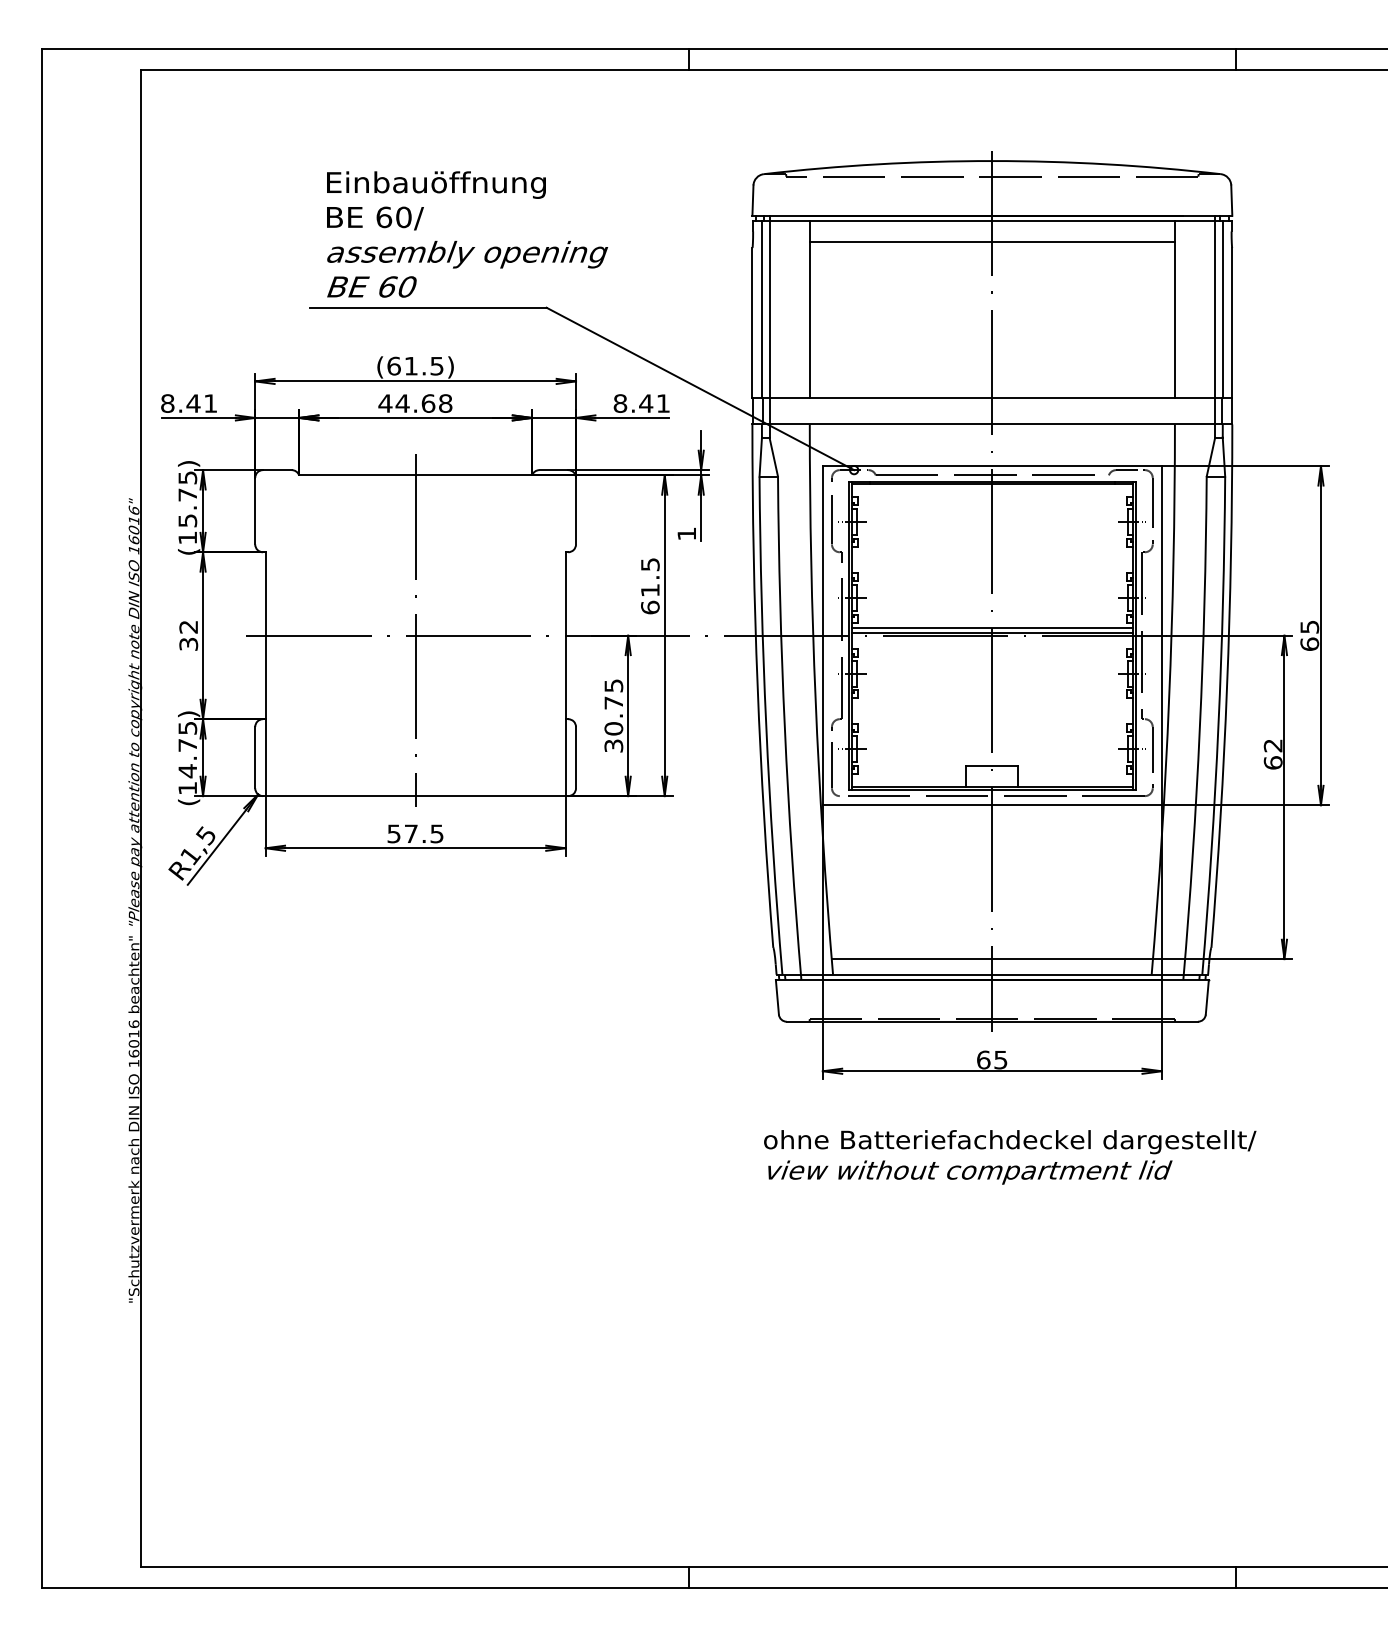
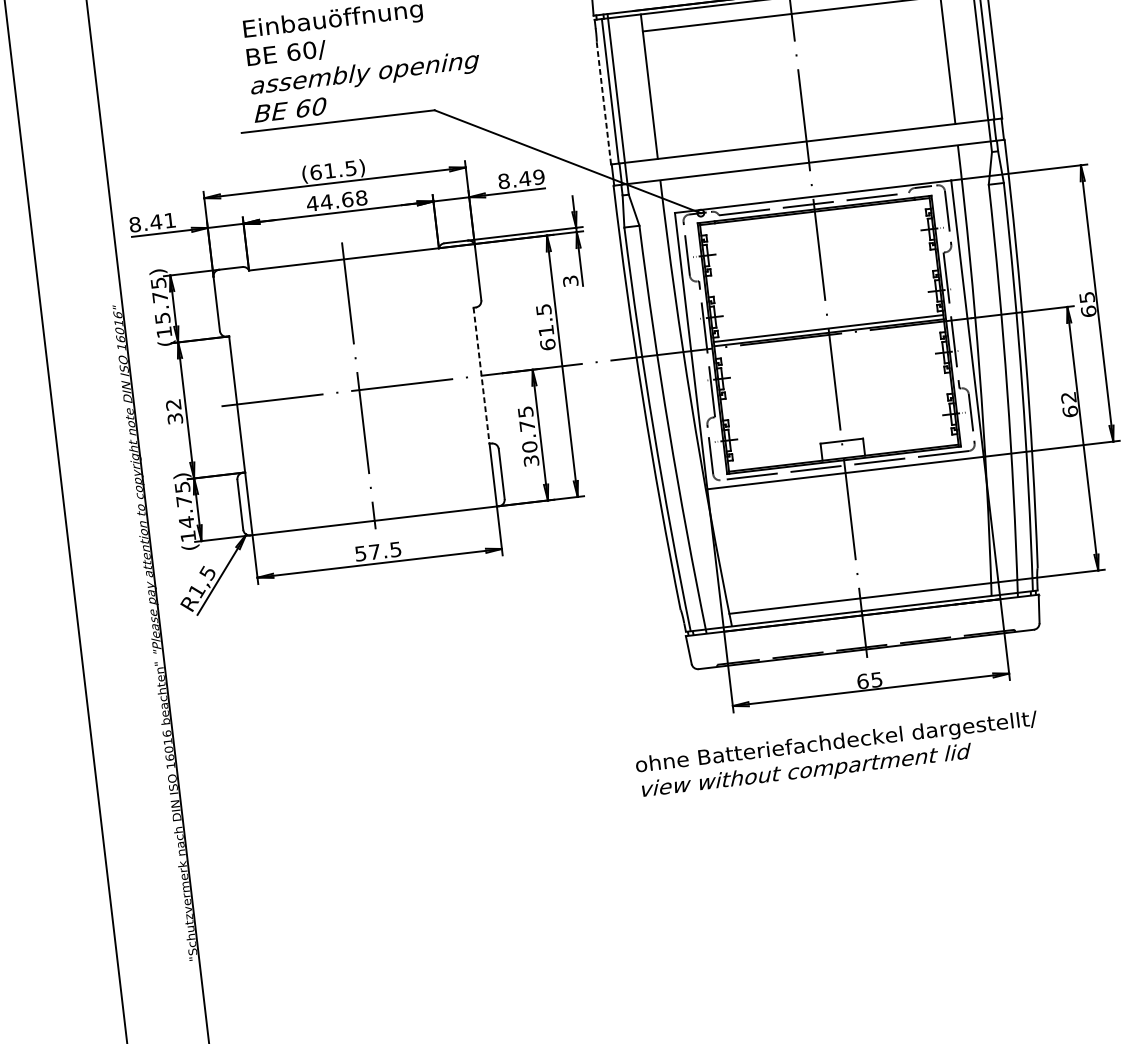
line: (752, 322) -> (603, 102), solid -> dashed
text: (663, 403) -> (539, 177), 8.41 -> 8.49
text: (686, 533) -> (570, 280), 1 -> 3
line: (565, 636) -> (481, 376), solid -> dashed
text: (1010, 1157) -> (838, 755), moved

